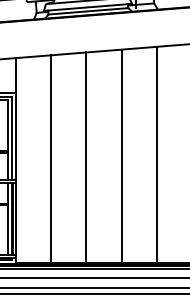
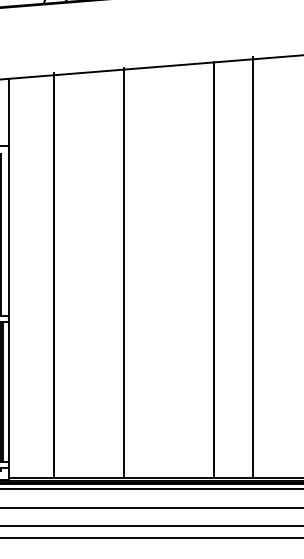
line: (156, 154) -> (253, 266), moved
line: (86, 157) -> (124, 272), moved
line: (51, 159) -> (54, 276), moved

